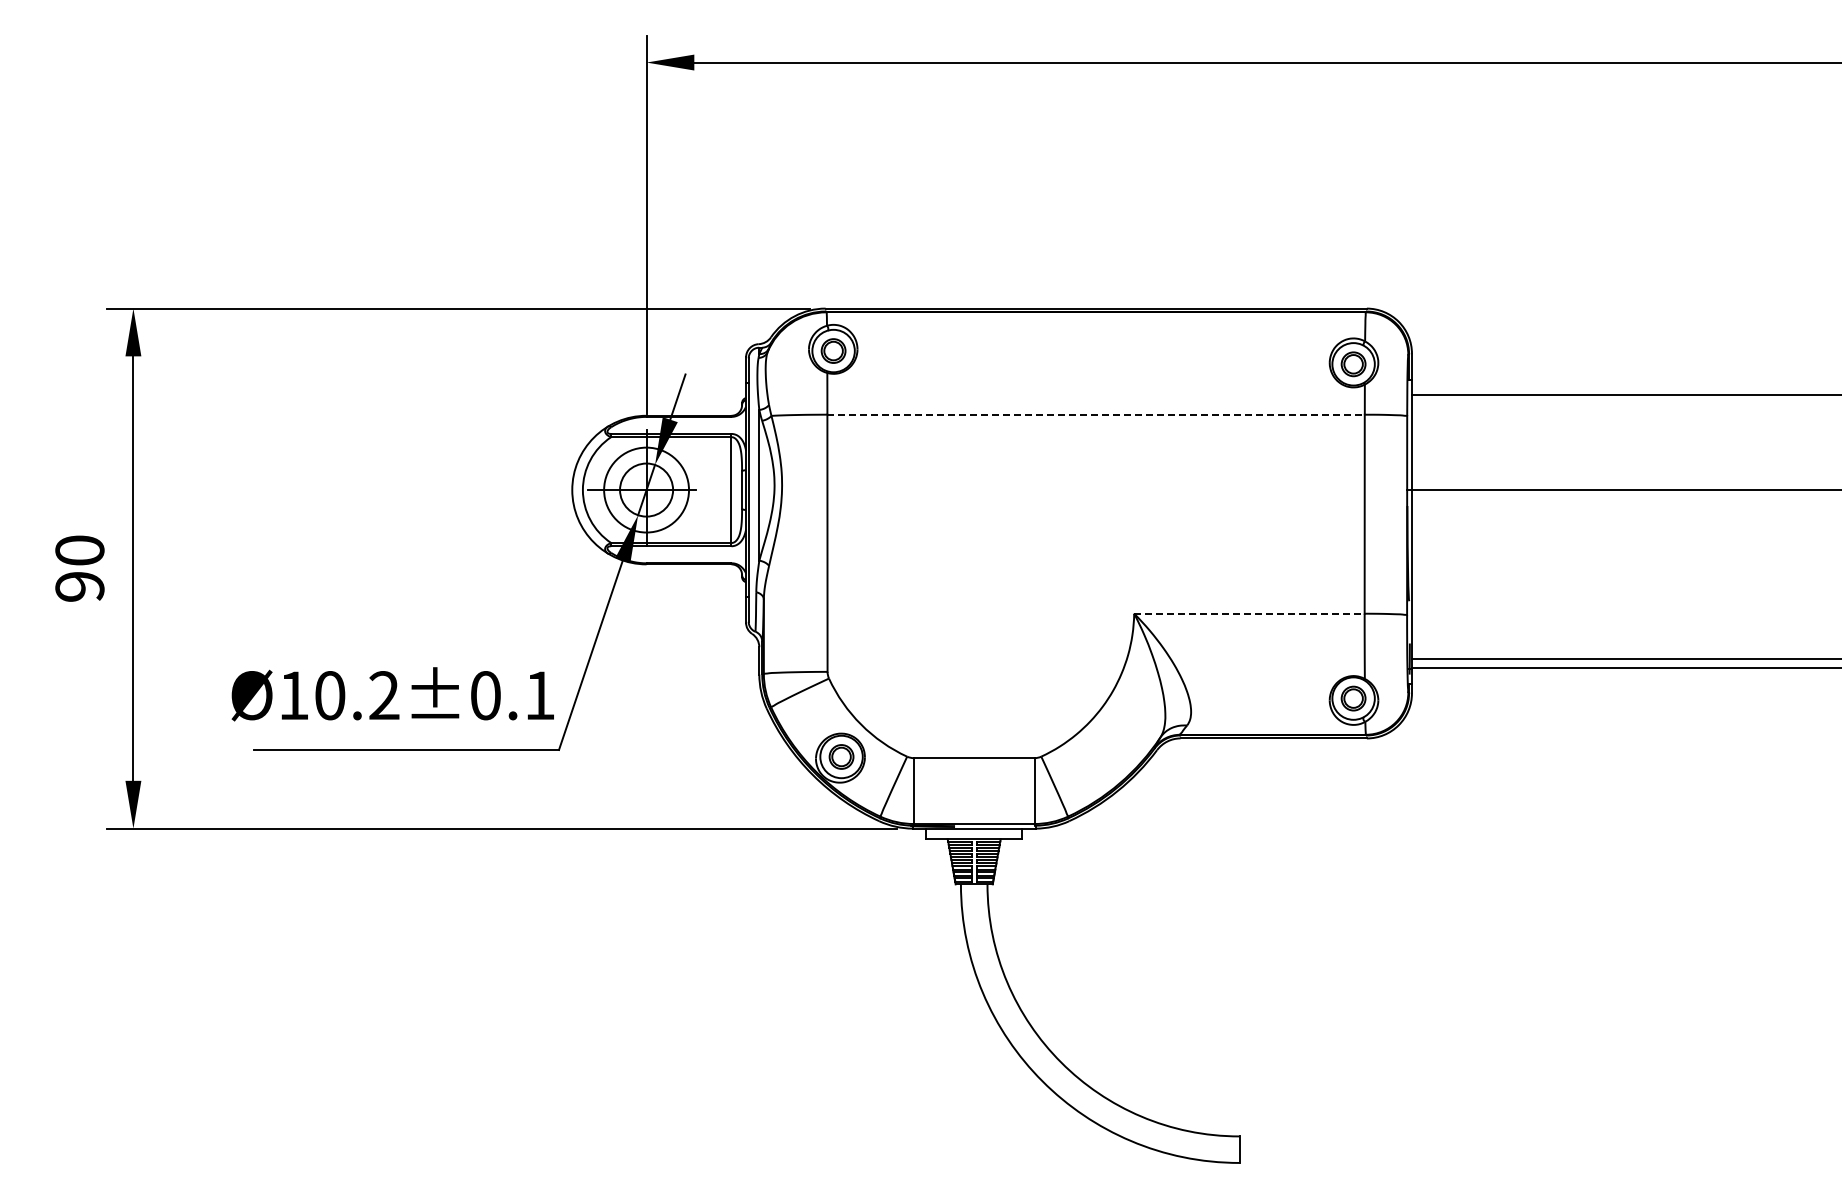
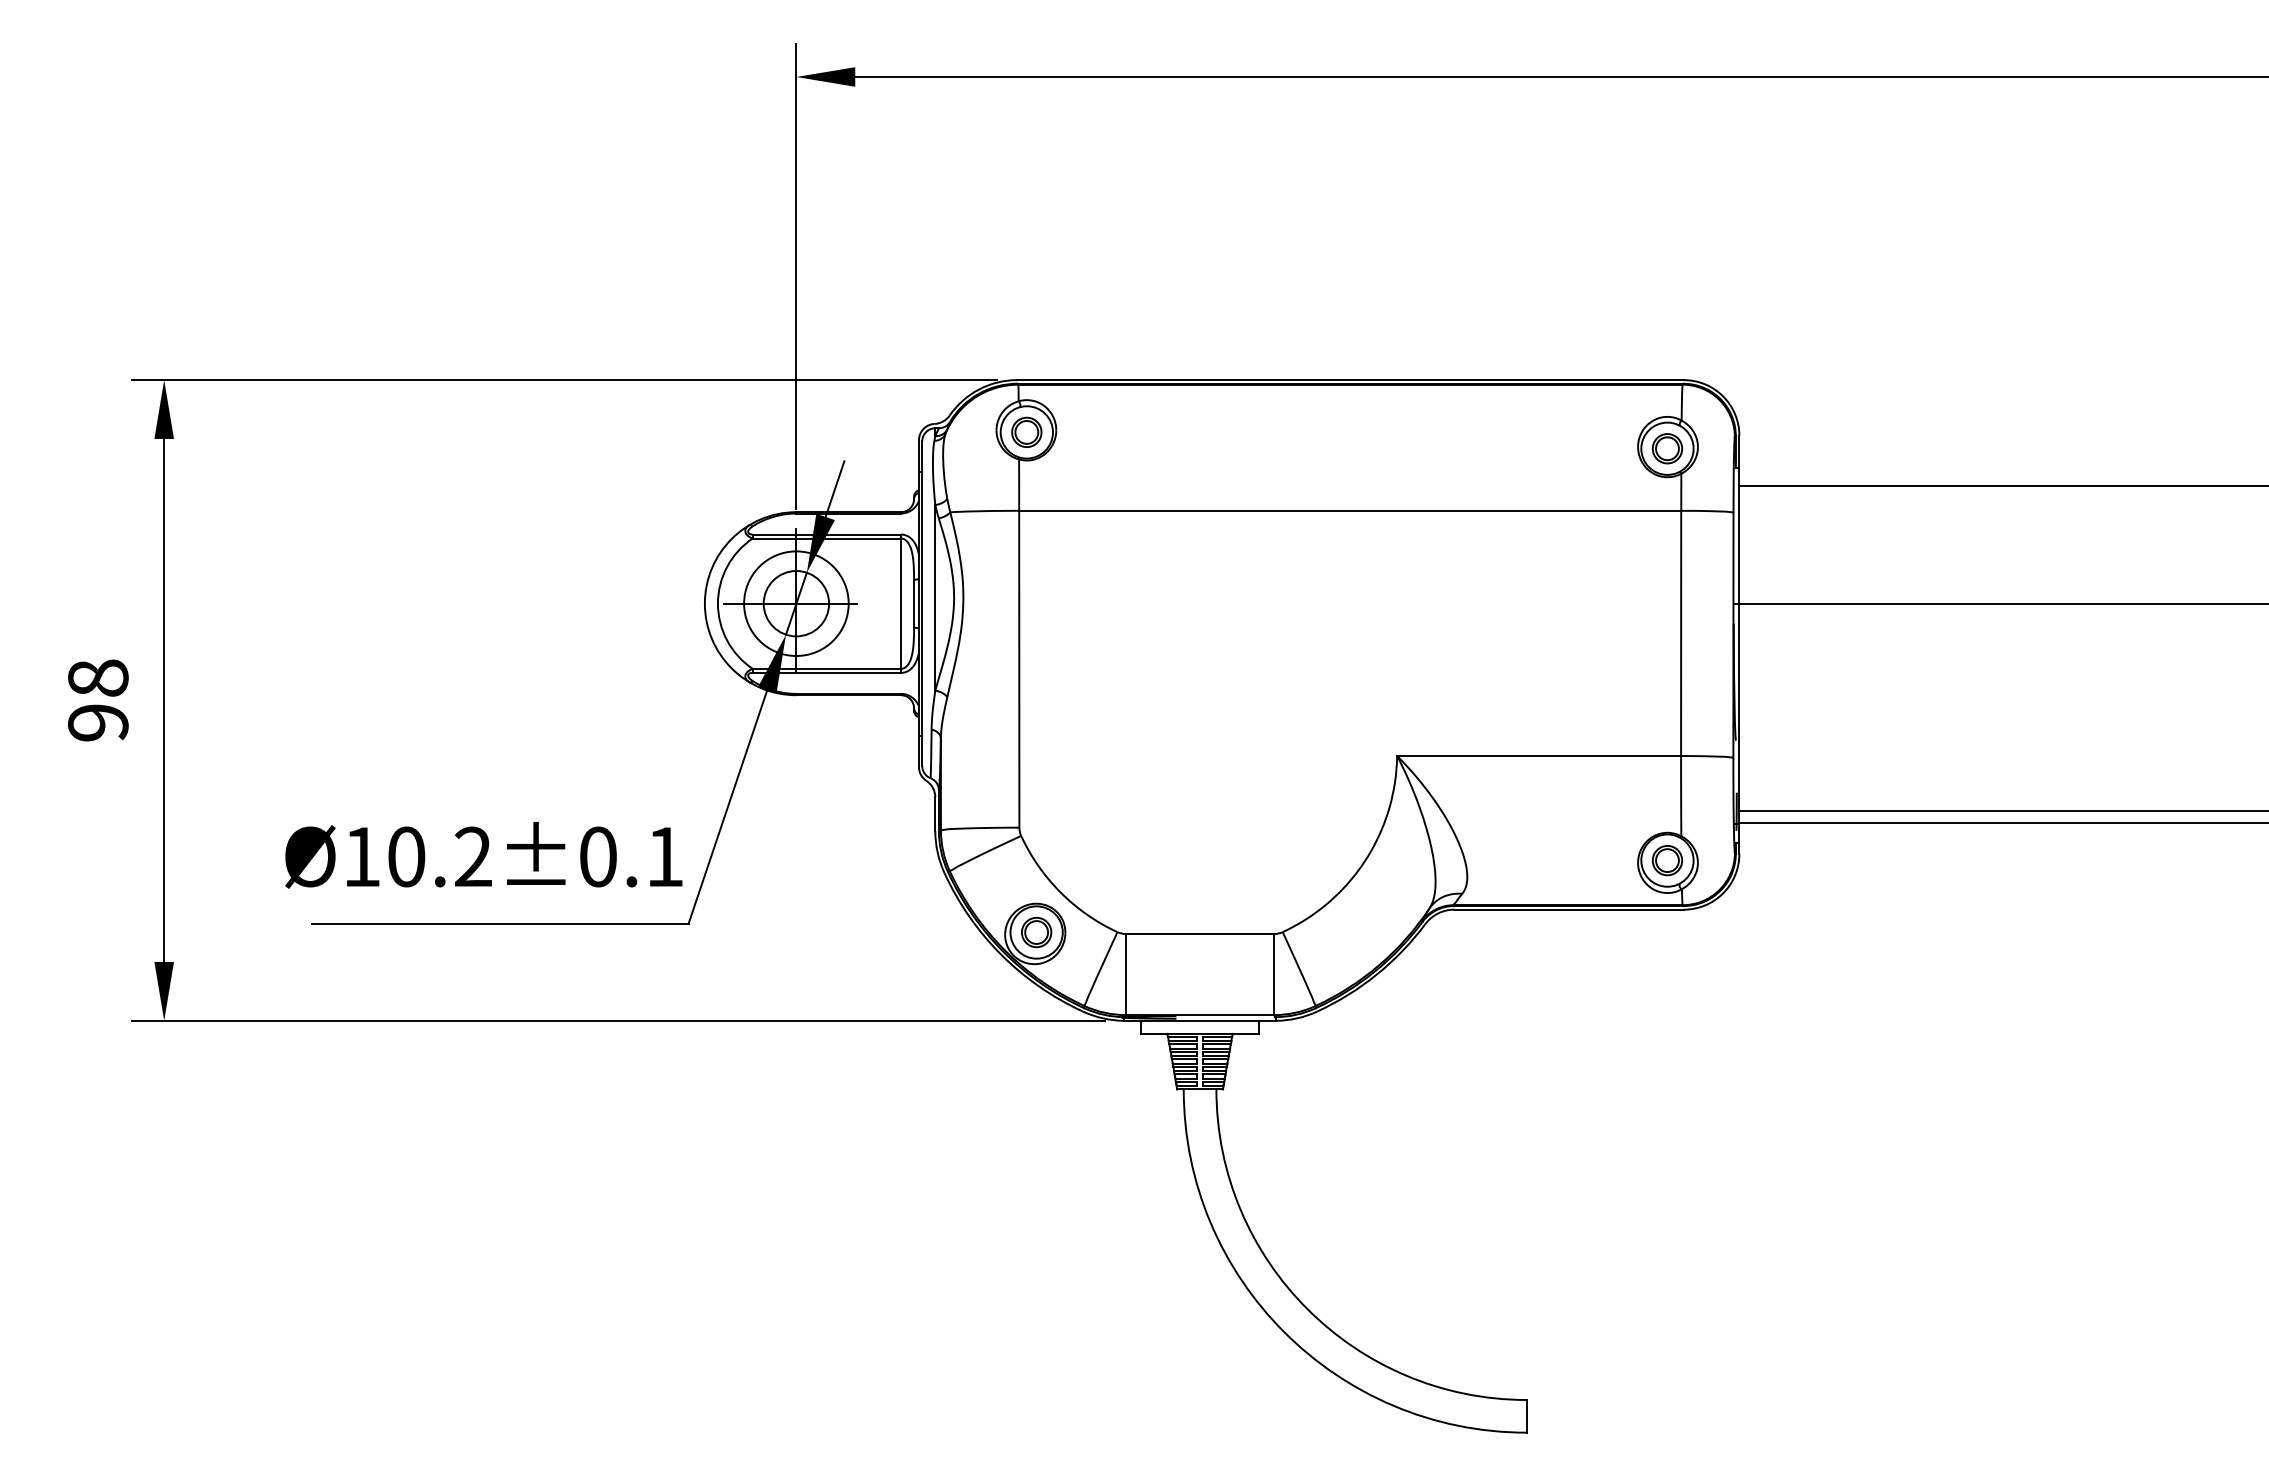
line: (1096, 414) -> (1350, 510), dashed -> solid
text: (79, 550) -> (97, 678), 90 -> 98
line: (1249, 613) -> (1539, 755), dashed -> solid

